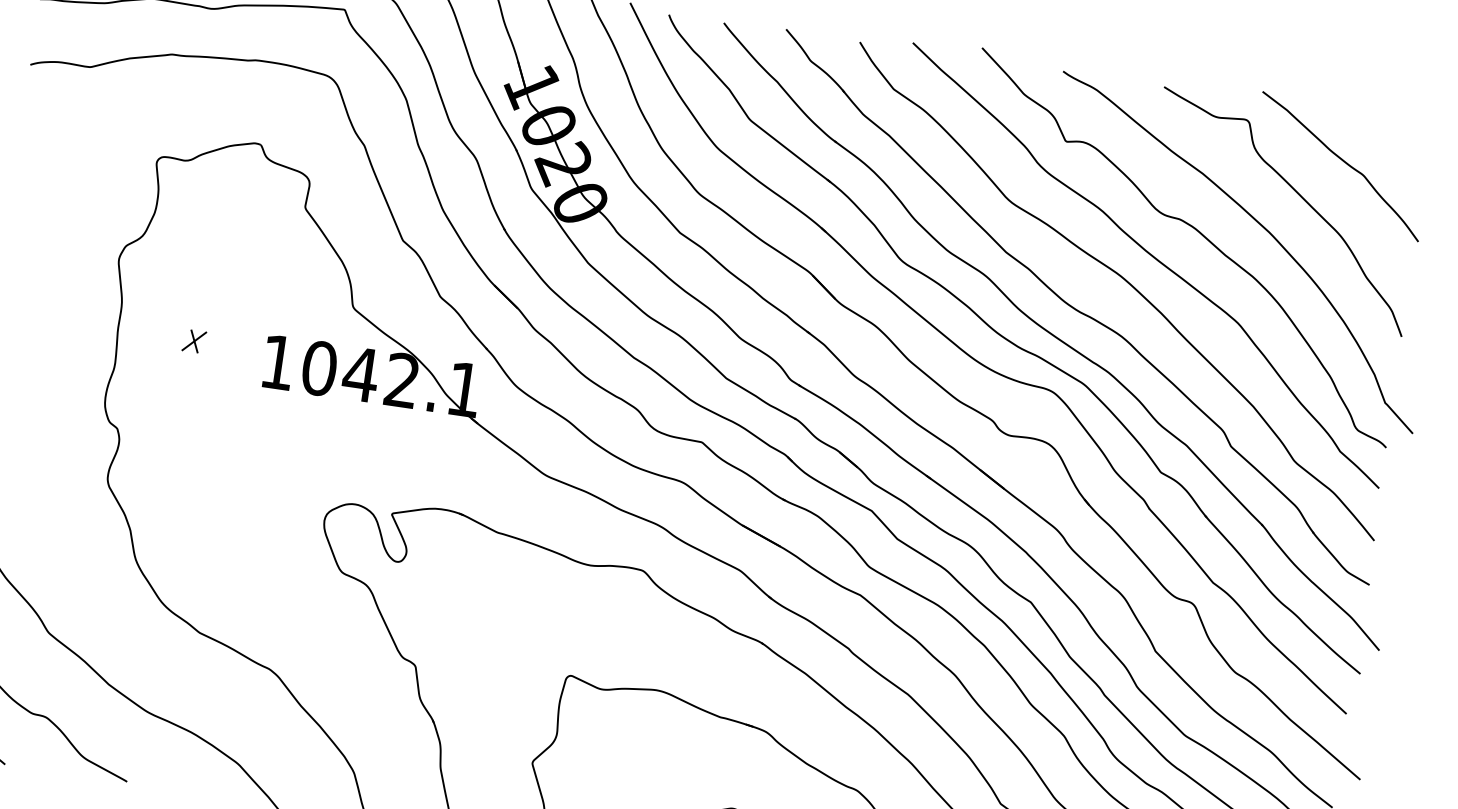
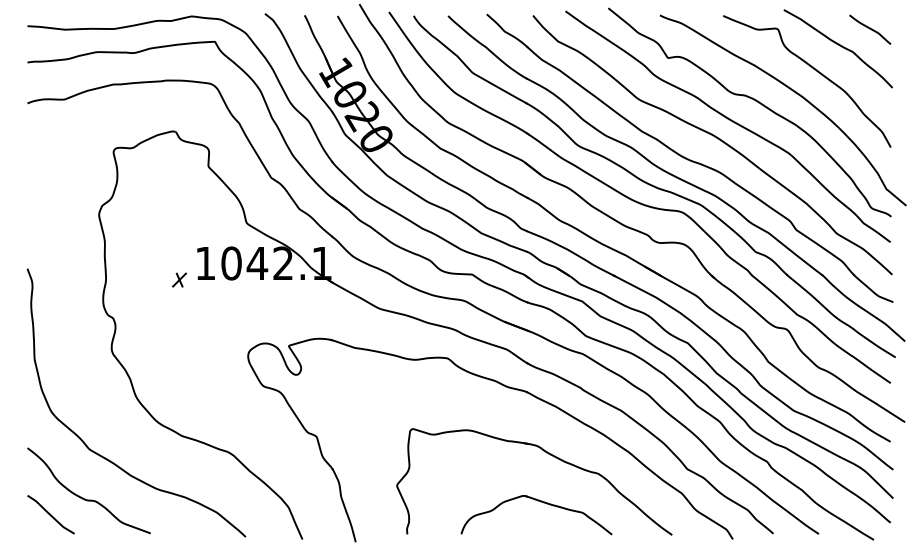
curve: (1396, 143) -> (870, 29), added
part: (194, 340) -> (179, 279), moved

